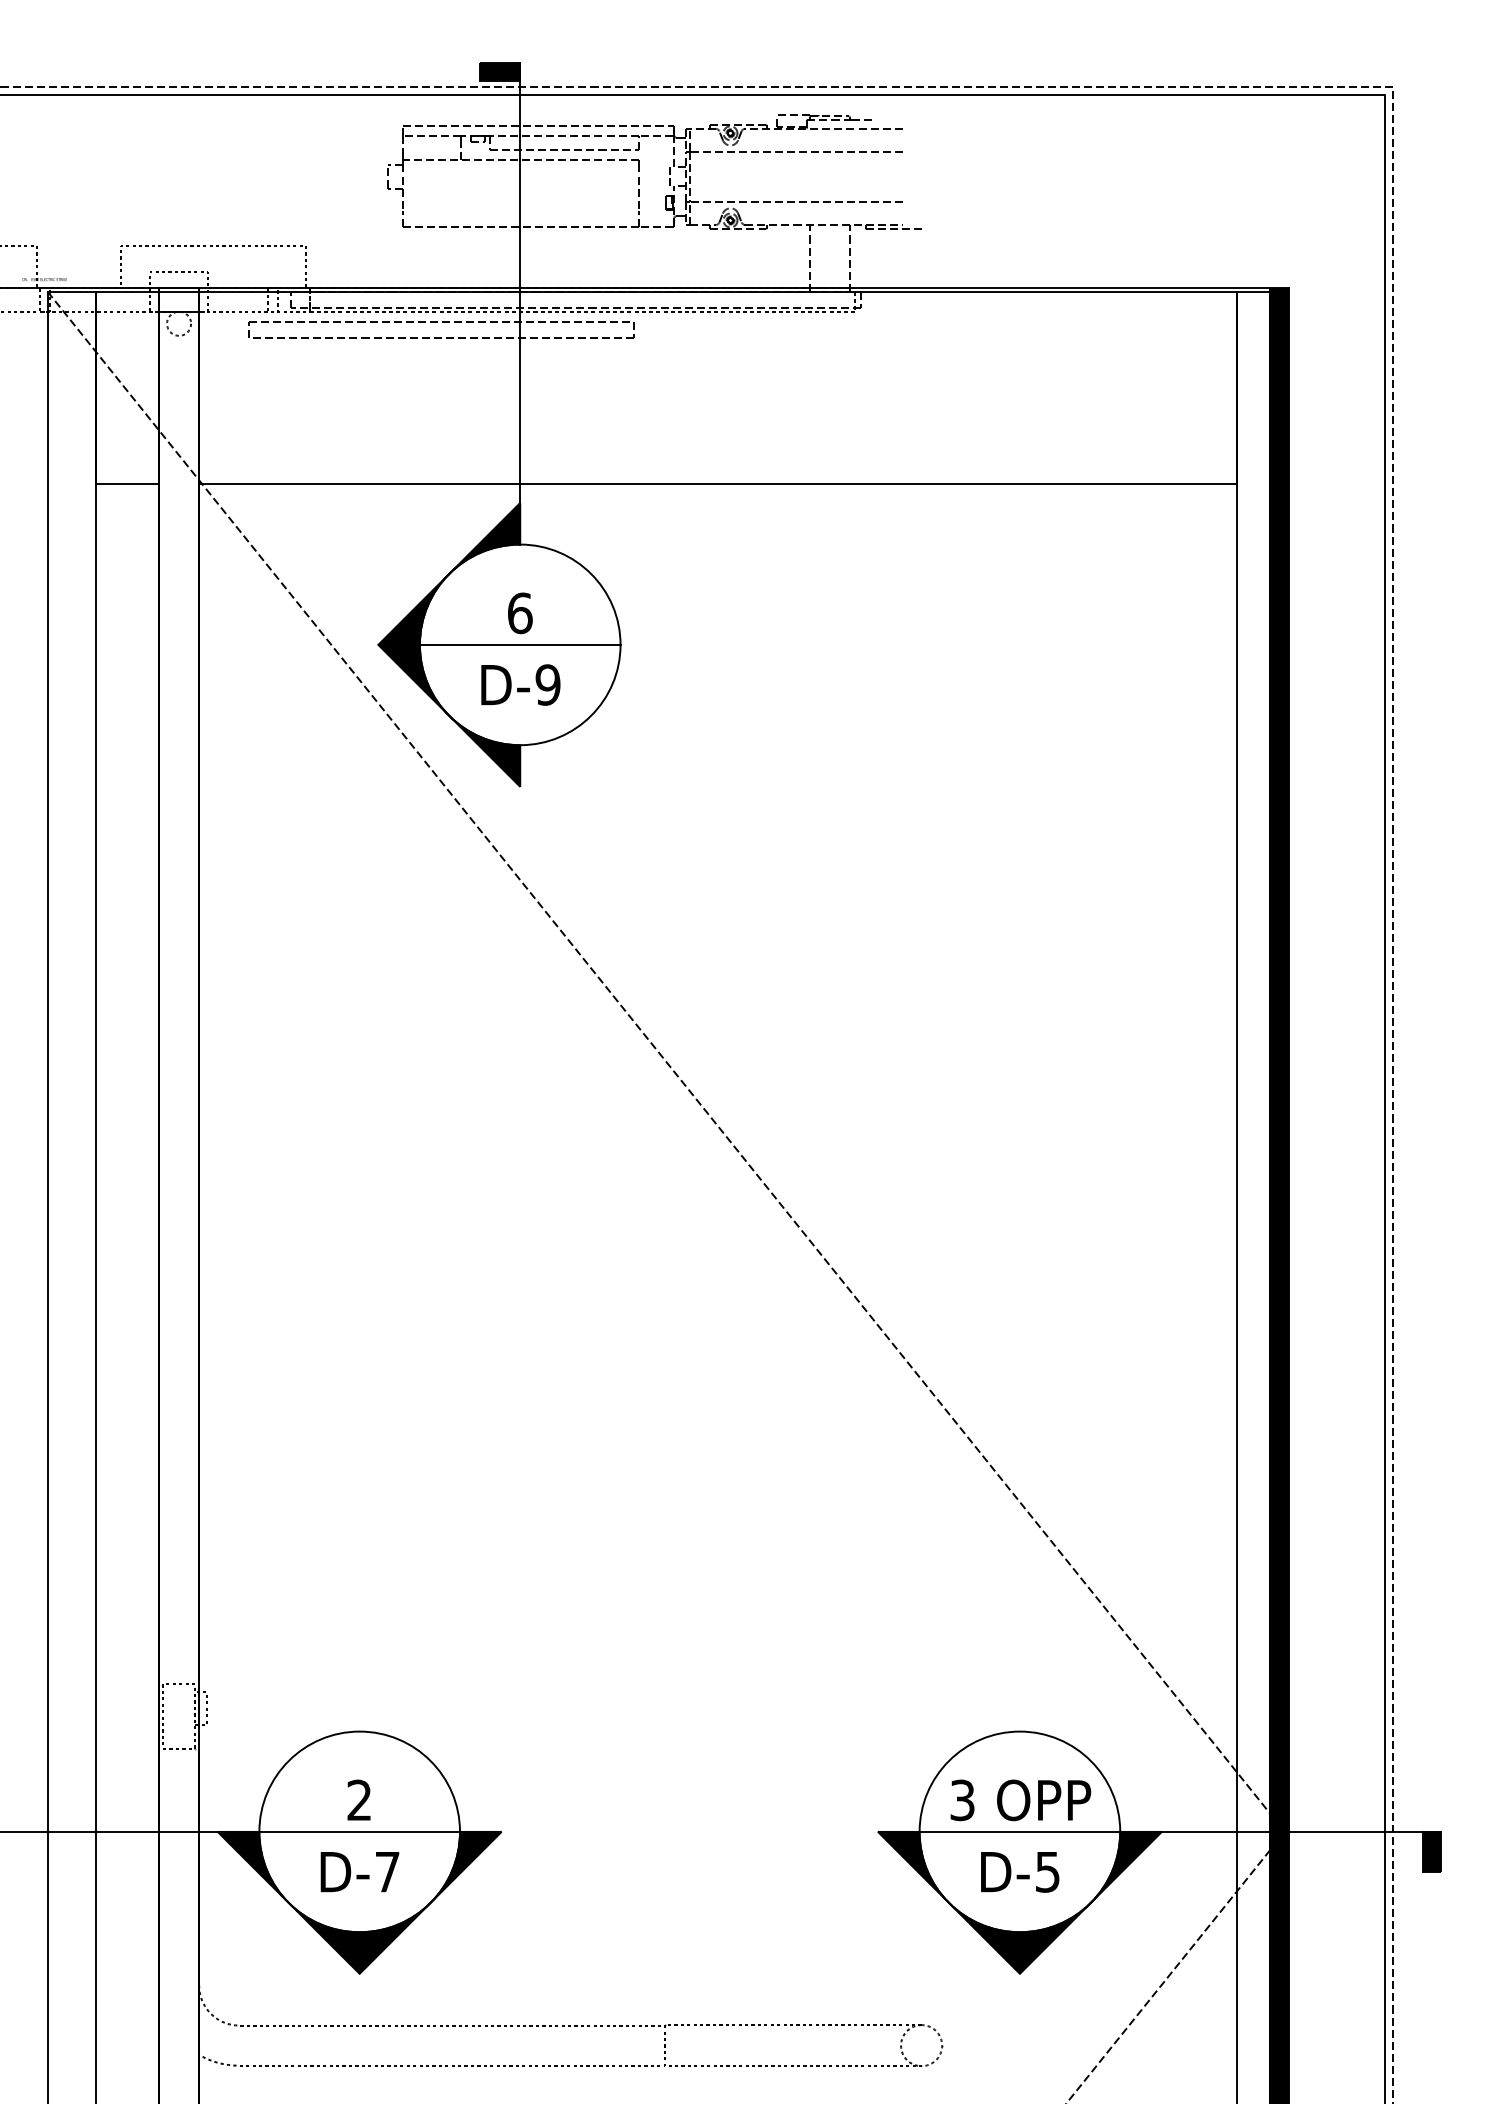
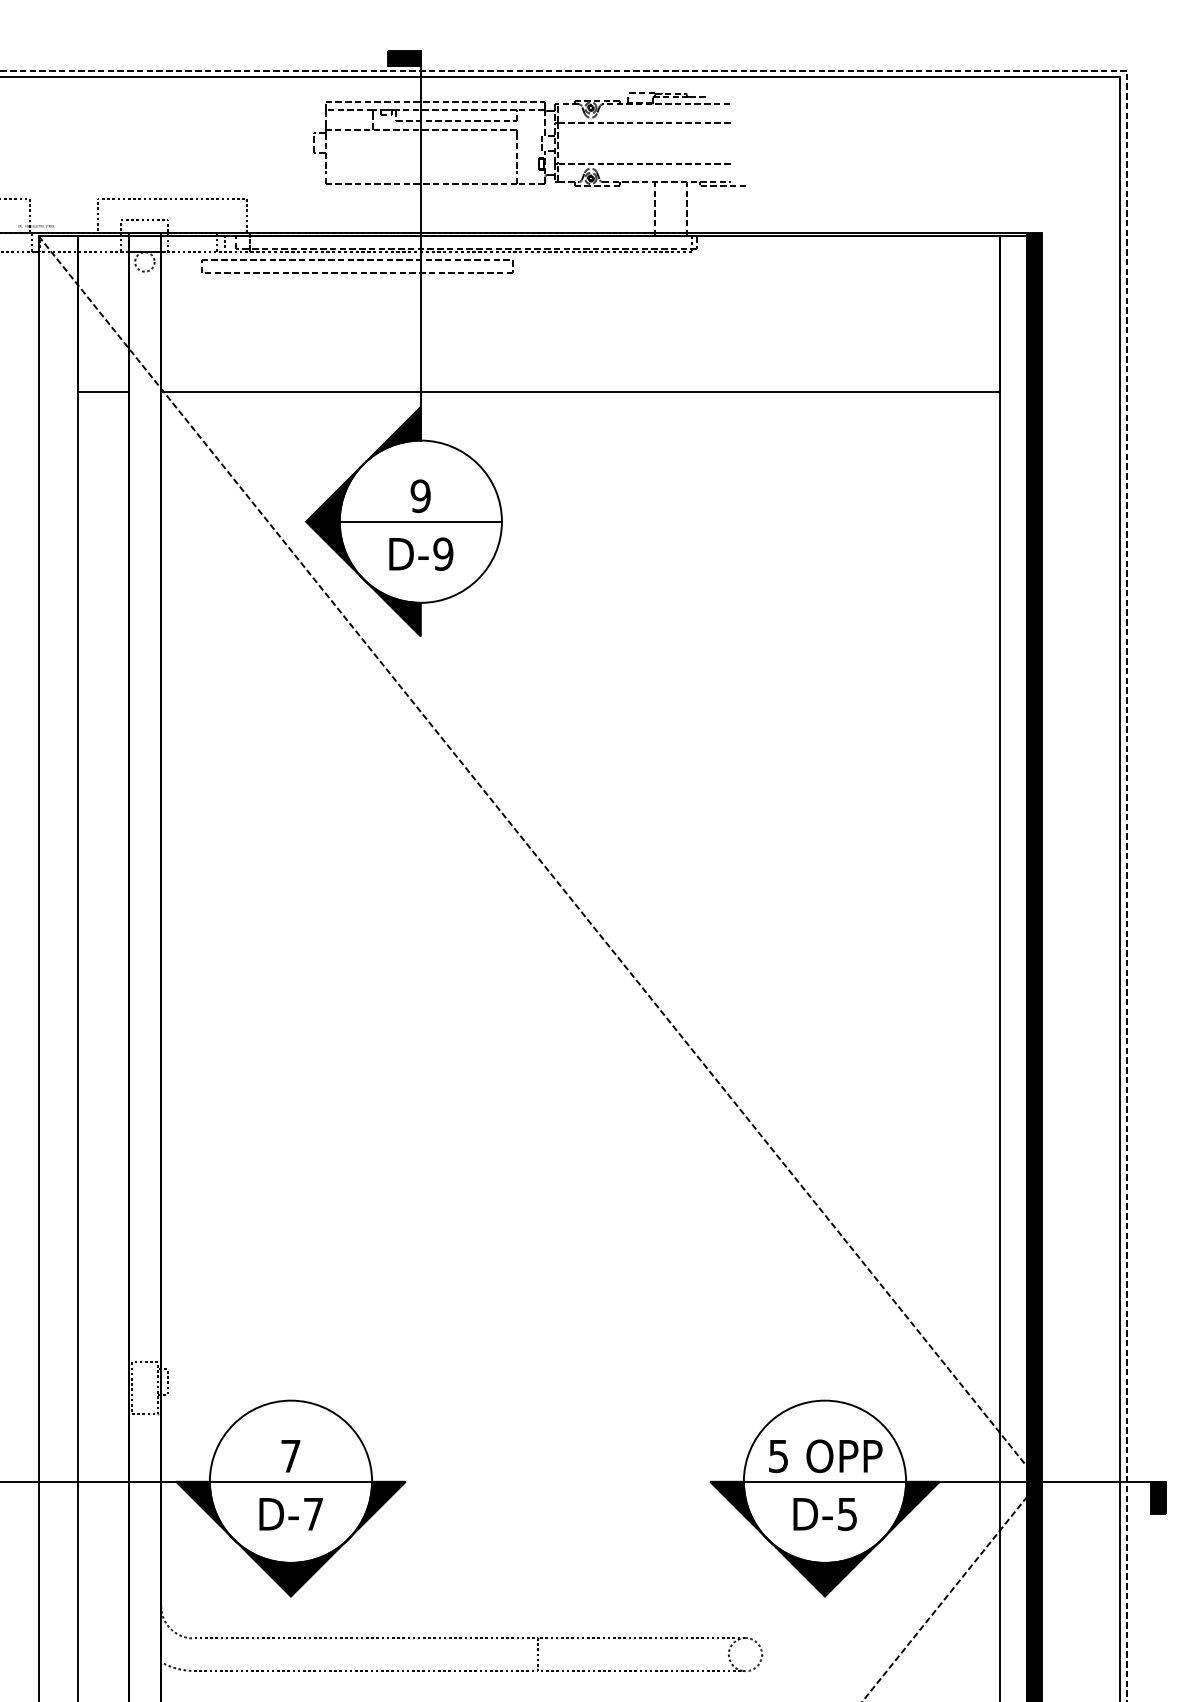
text: (519, 612) -> (420, 495), 6 -> 9
text: (359, 1799) -> (290, 1455), 2 -> 7
text: (962, 1799) -> (778, 1455), 3 -> 5

